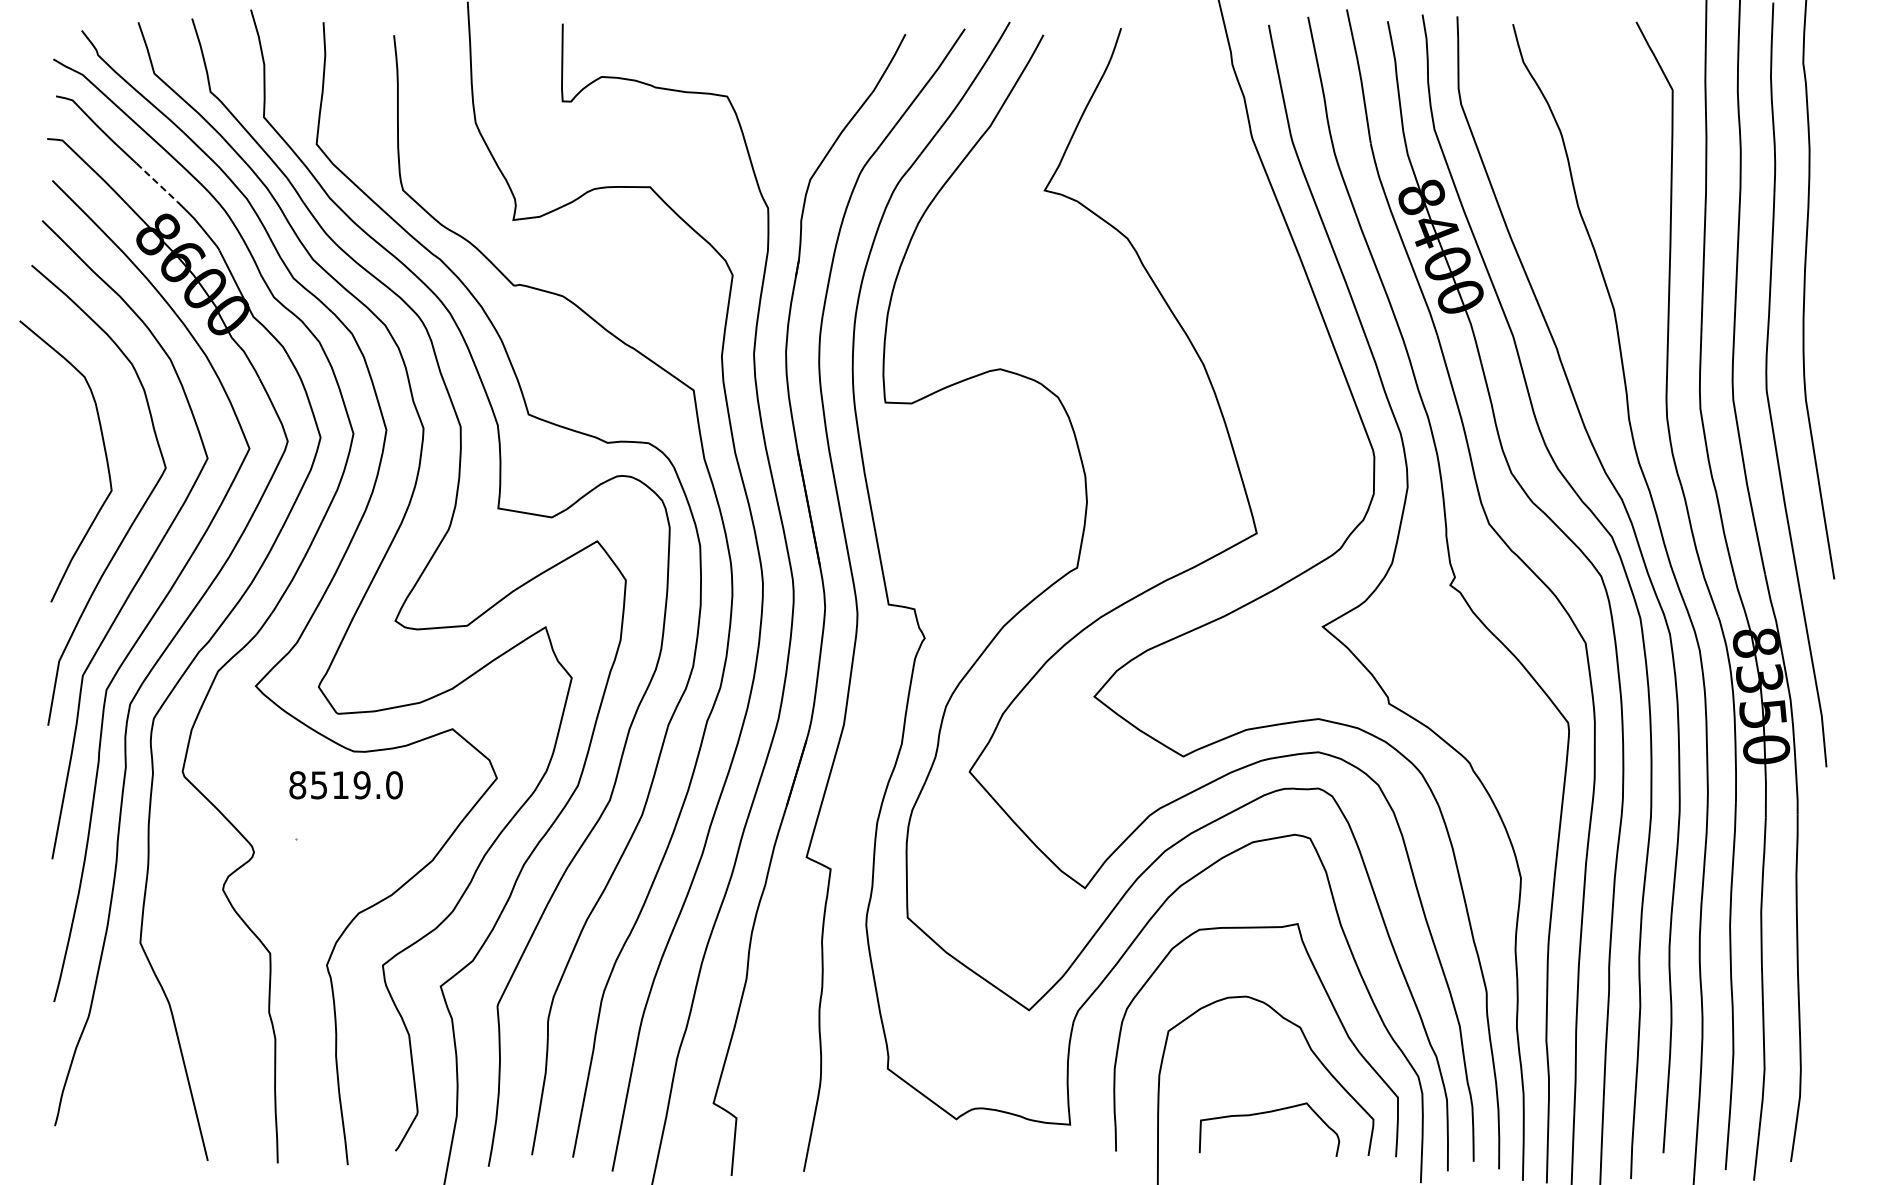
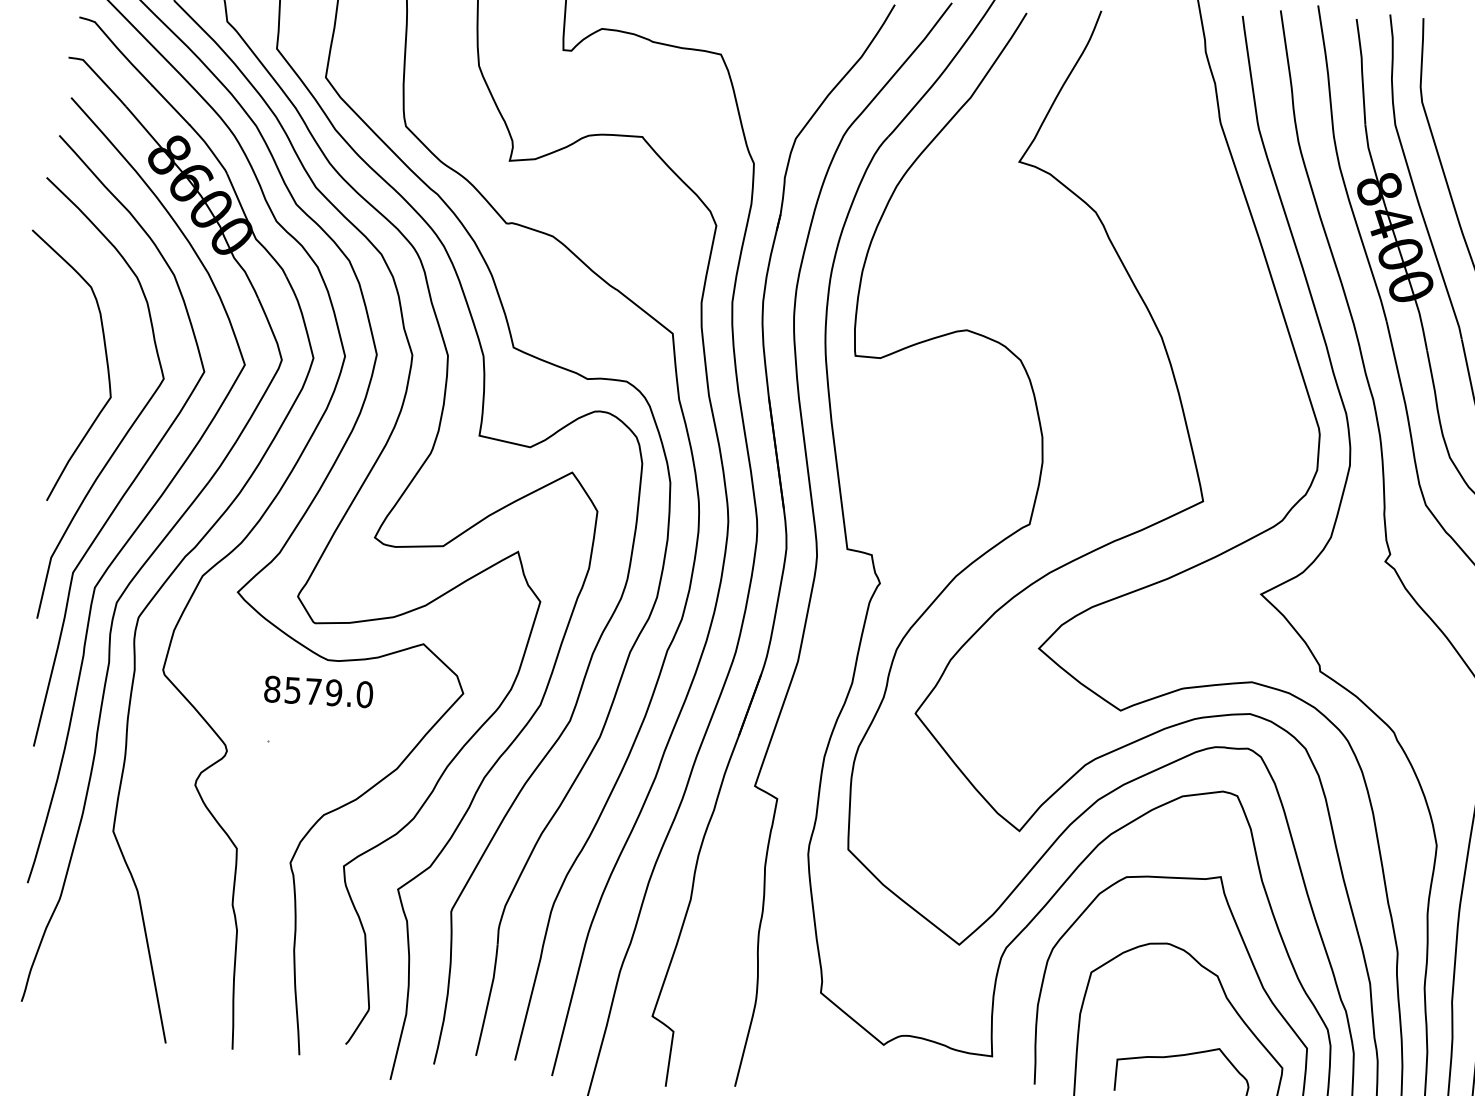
line: (156, 182) -> (170, 105), dashed -> solid
text: (340, 784) -> (313, 690), 8519.0 -> 8579.0

